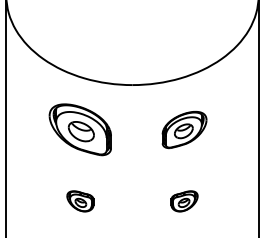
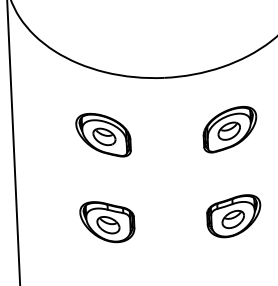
part: (80, 130) -> (103, 135), size x0.71
part: (80, 201) -> (107, 222), size x1.67
part: (184, 201) -> (233, 216), size x1.67

